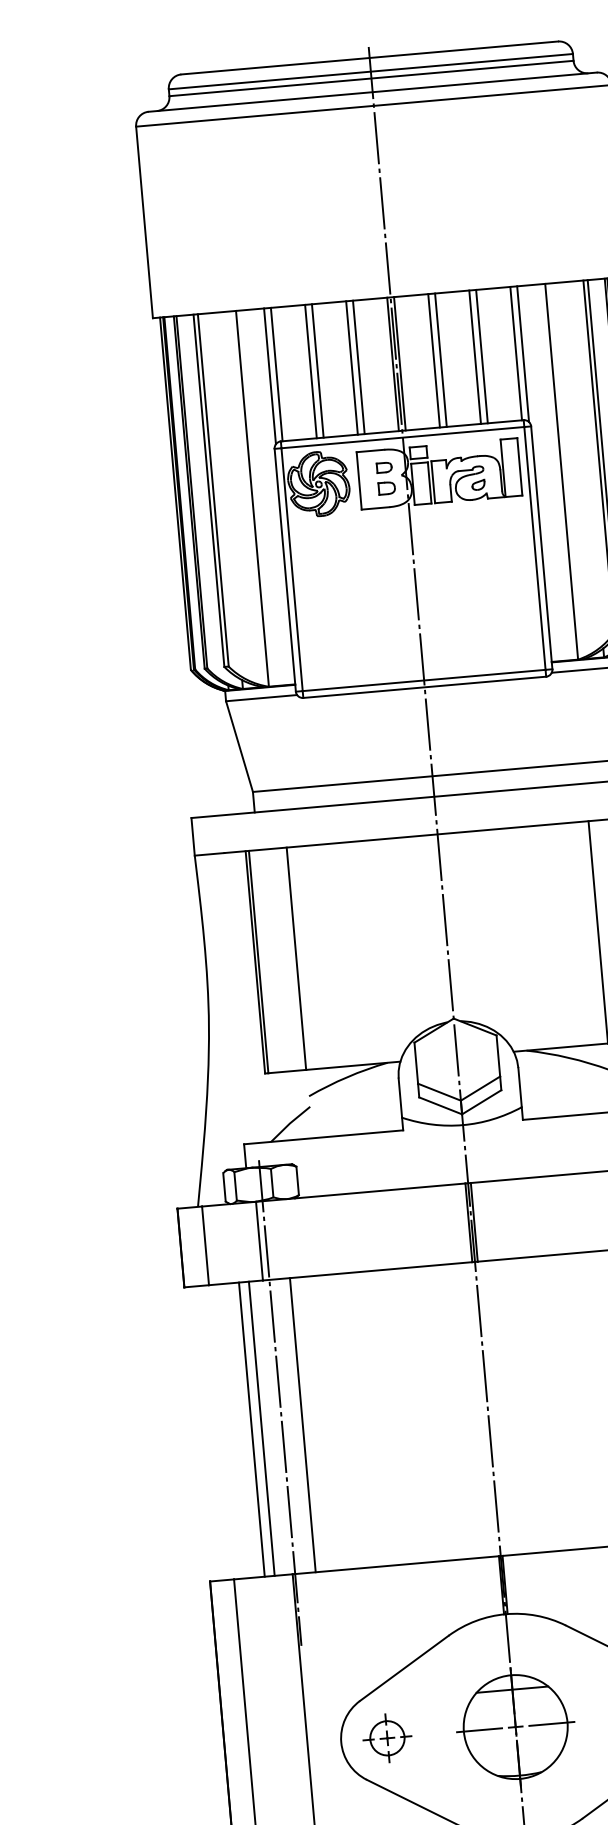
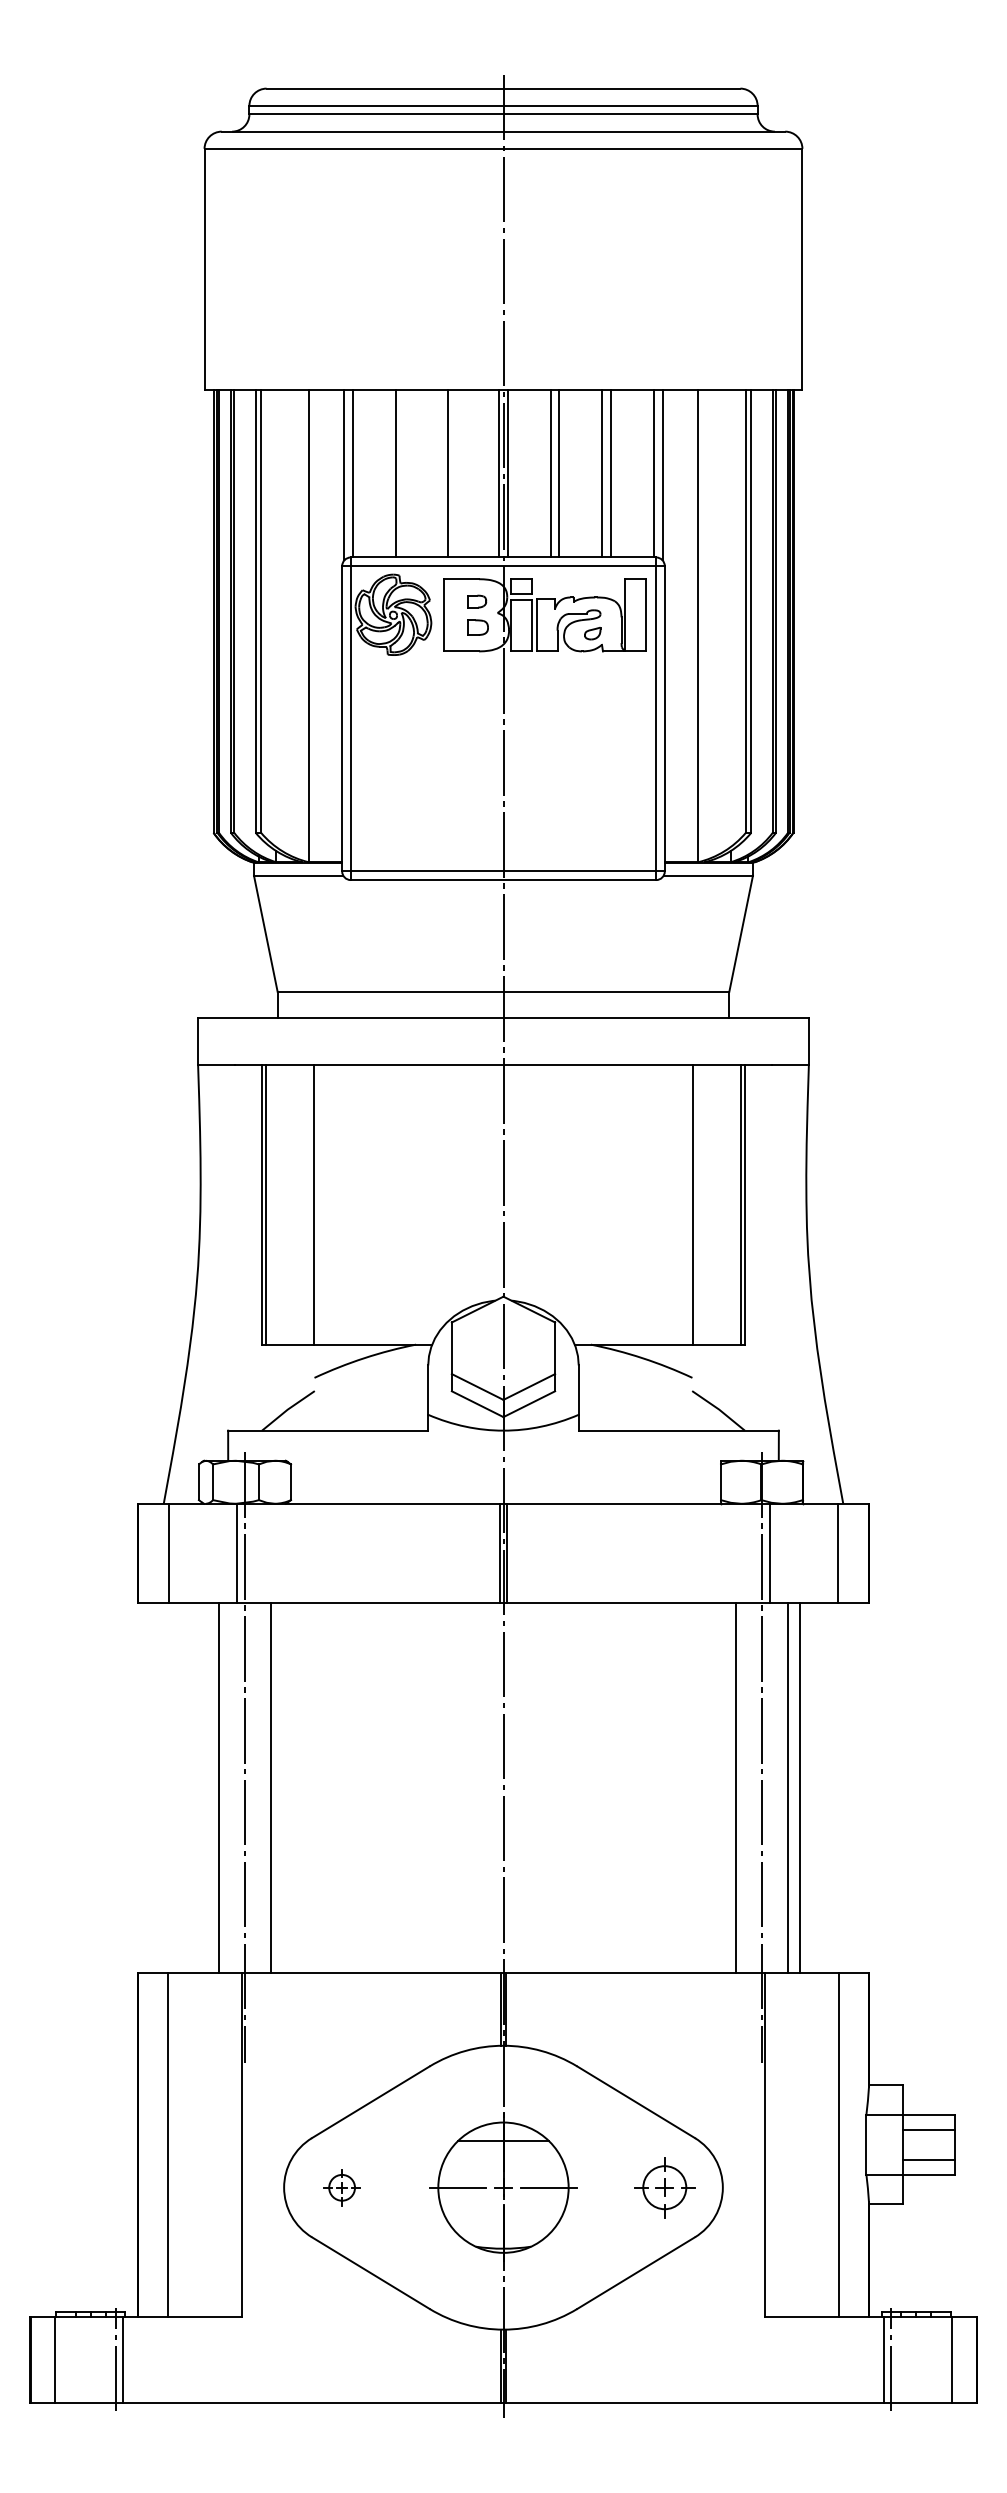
line: (359, 367) -> (456, 473), removed
line: (317, 370) -> (404, 473), removed
line: (251, 1429) -> (206, 1787), removed
part: (386, 1738) -> (341, 2187), size x0.6

